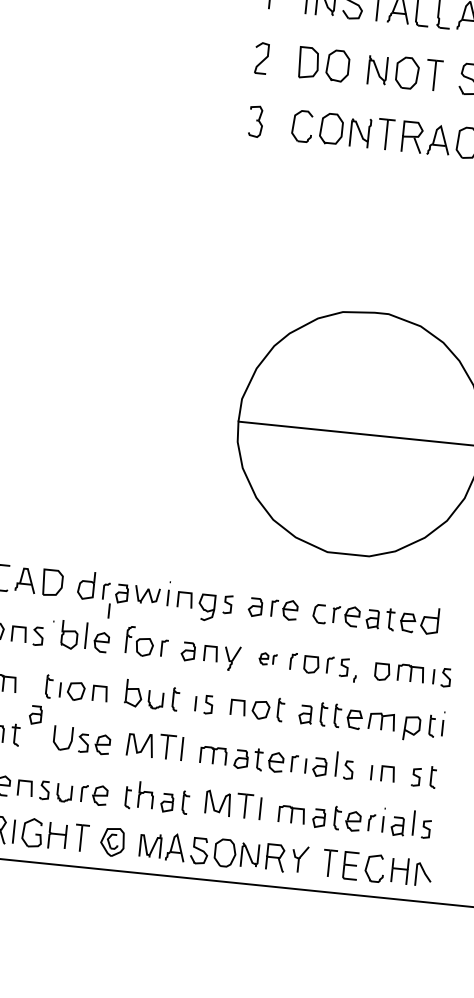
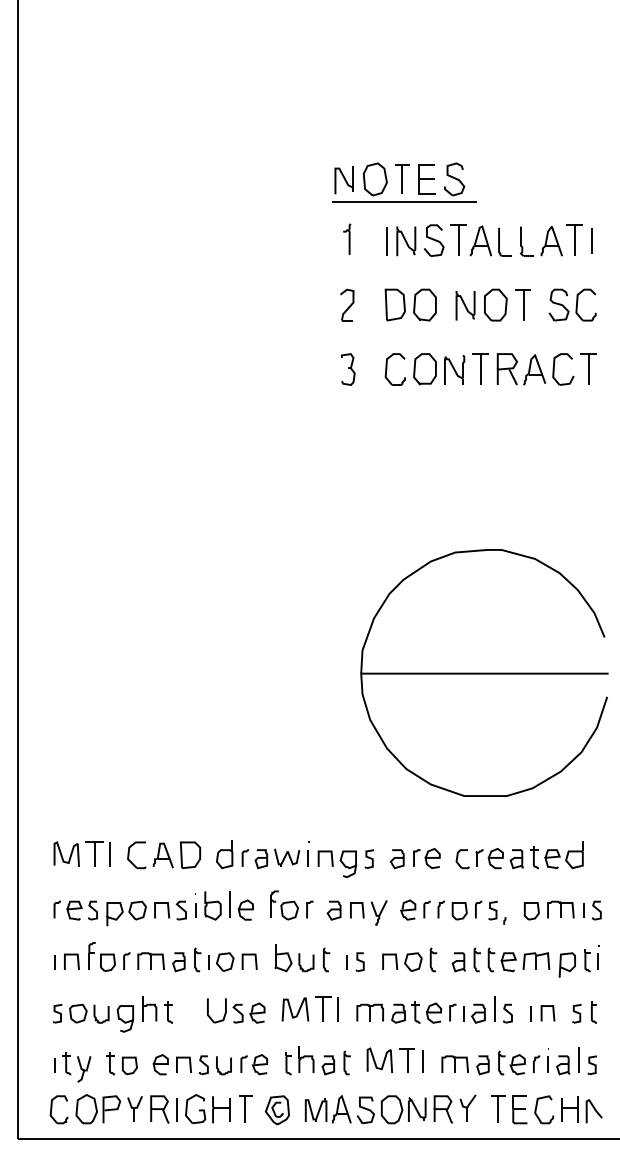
line: (108, 610) -> (195, 910), moved
part: (268, 658) -> (415, 909), size x1.67
part: (35, 715) -> (178, 962), moved

